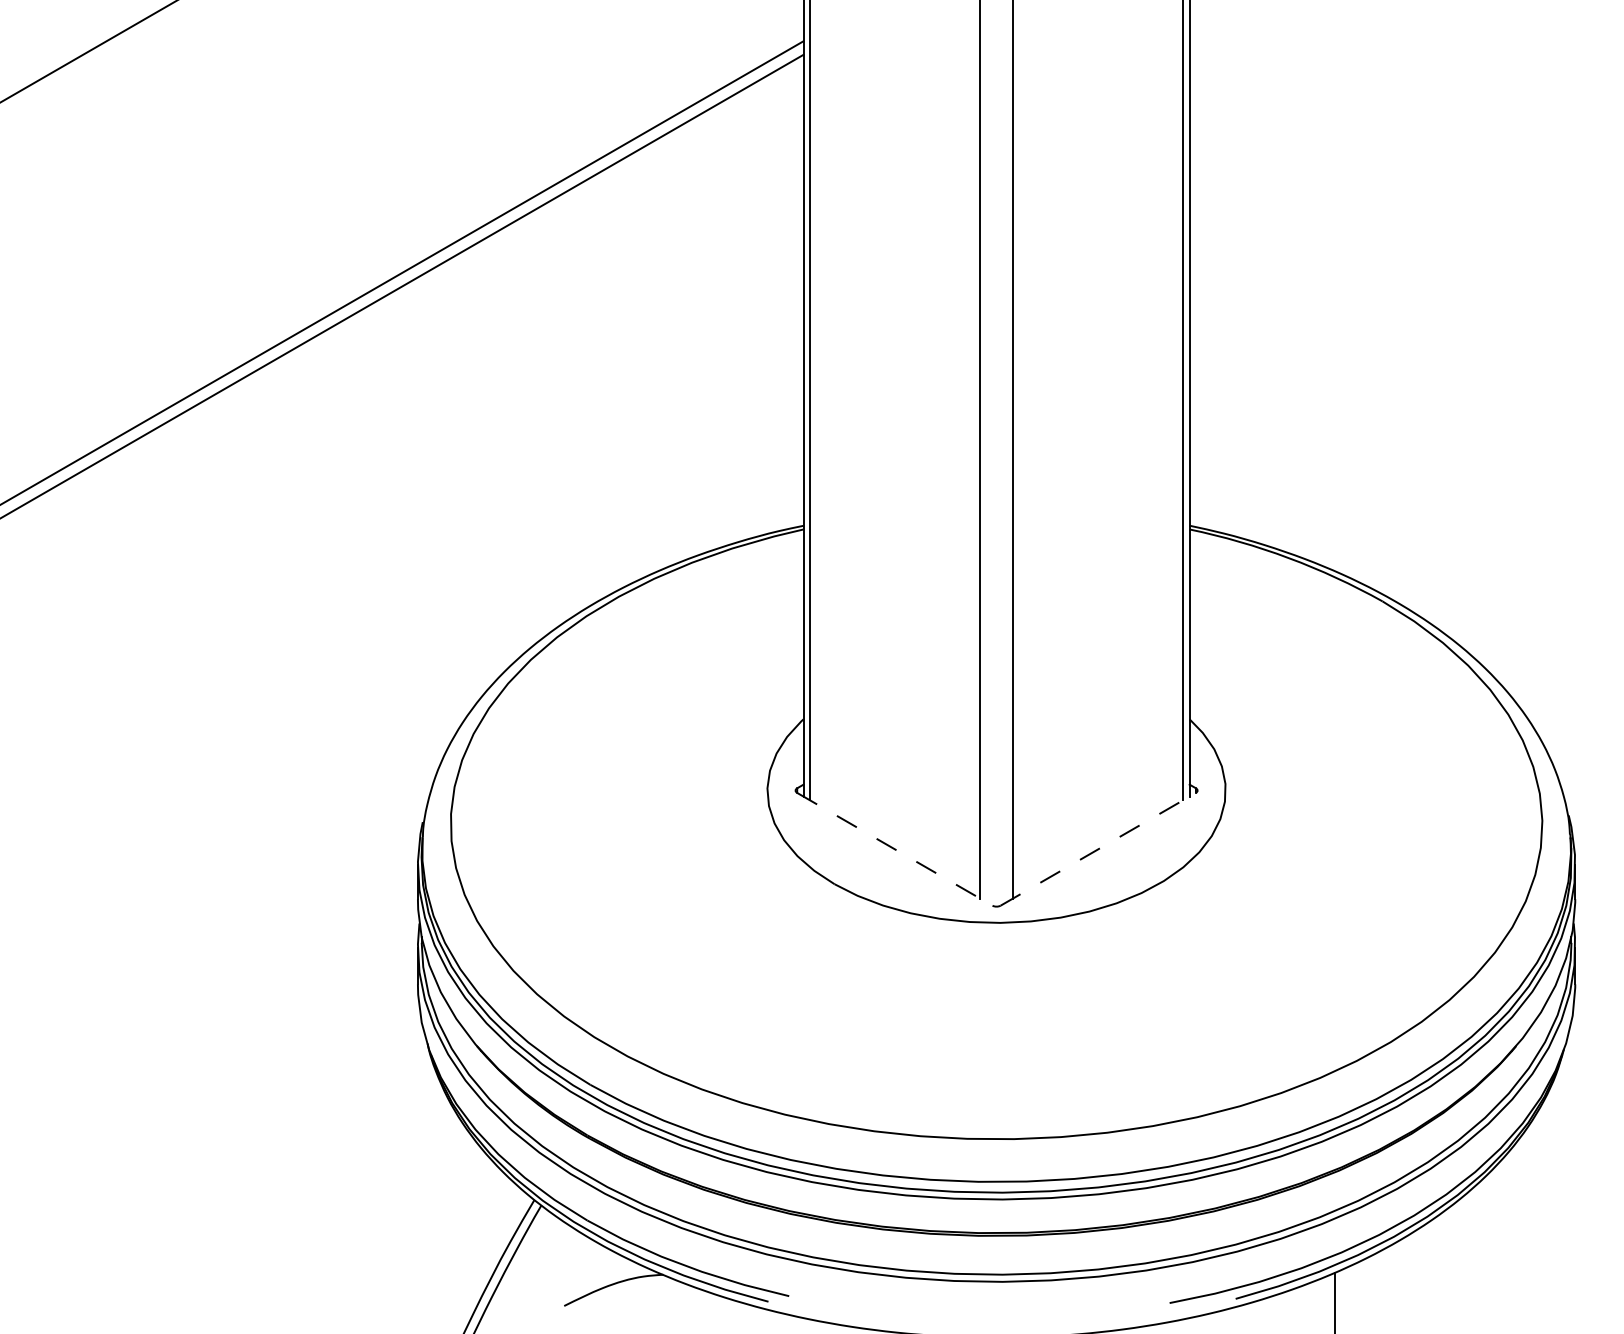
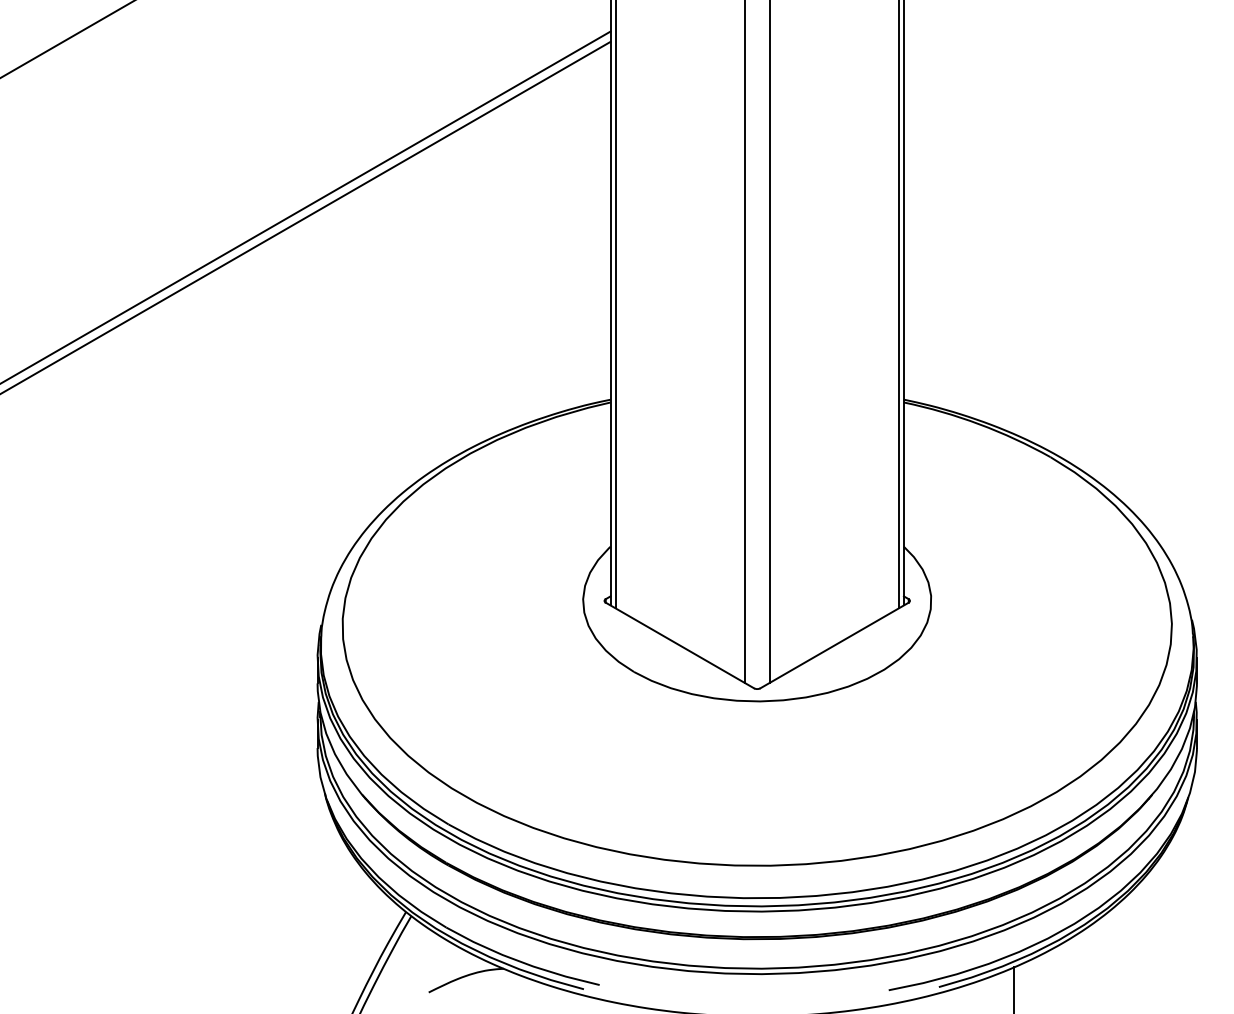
line: (894, 849) -> (679, 645), dashed -> solid
line: (1098, 849) -> (834, 645), dashed -> solid

